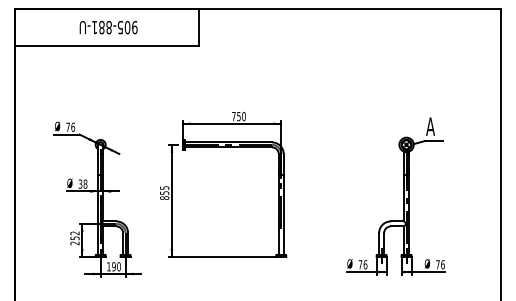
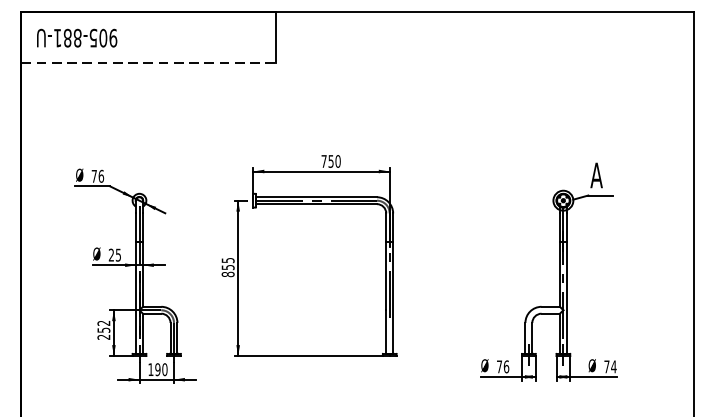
text: (108, 27) -> (76, 38), moved
line: (107, 45) -> (148, 62), solid -> dashed
text: (82, 183) -> (114, 254), 38 -> 25
text: (442, 264) -> (613, 366), 76 -> 74

